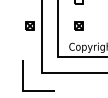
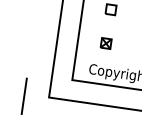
part: (29, 25) -> (41, 33), removed

